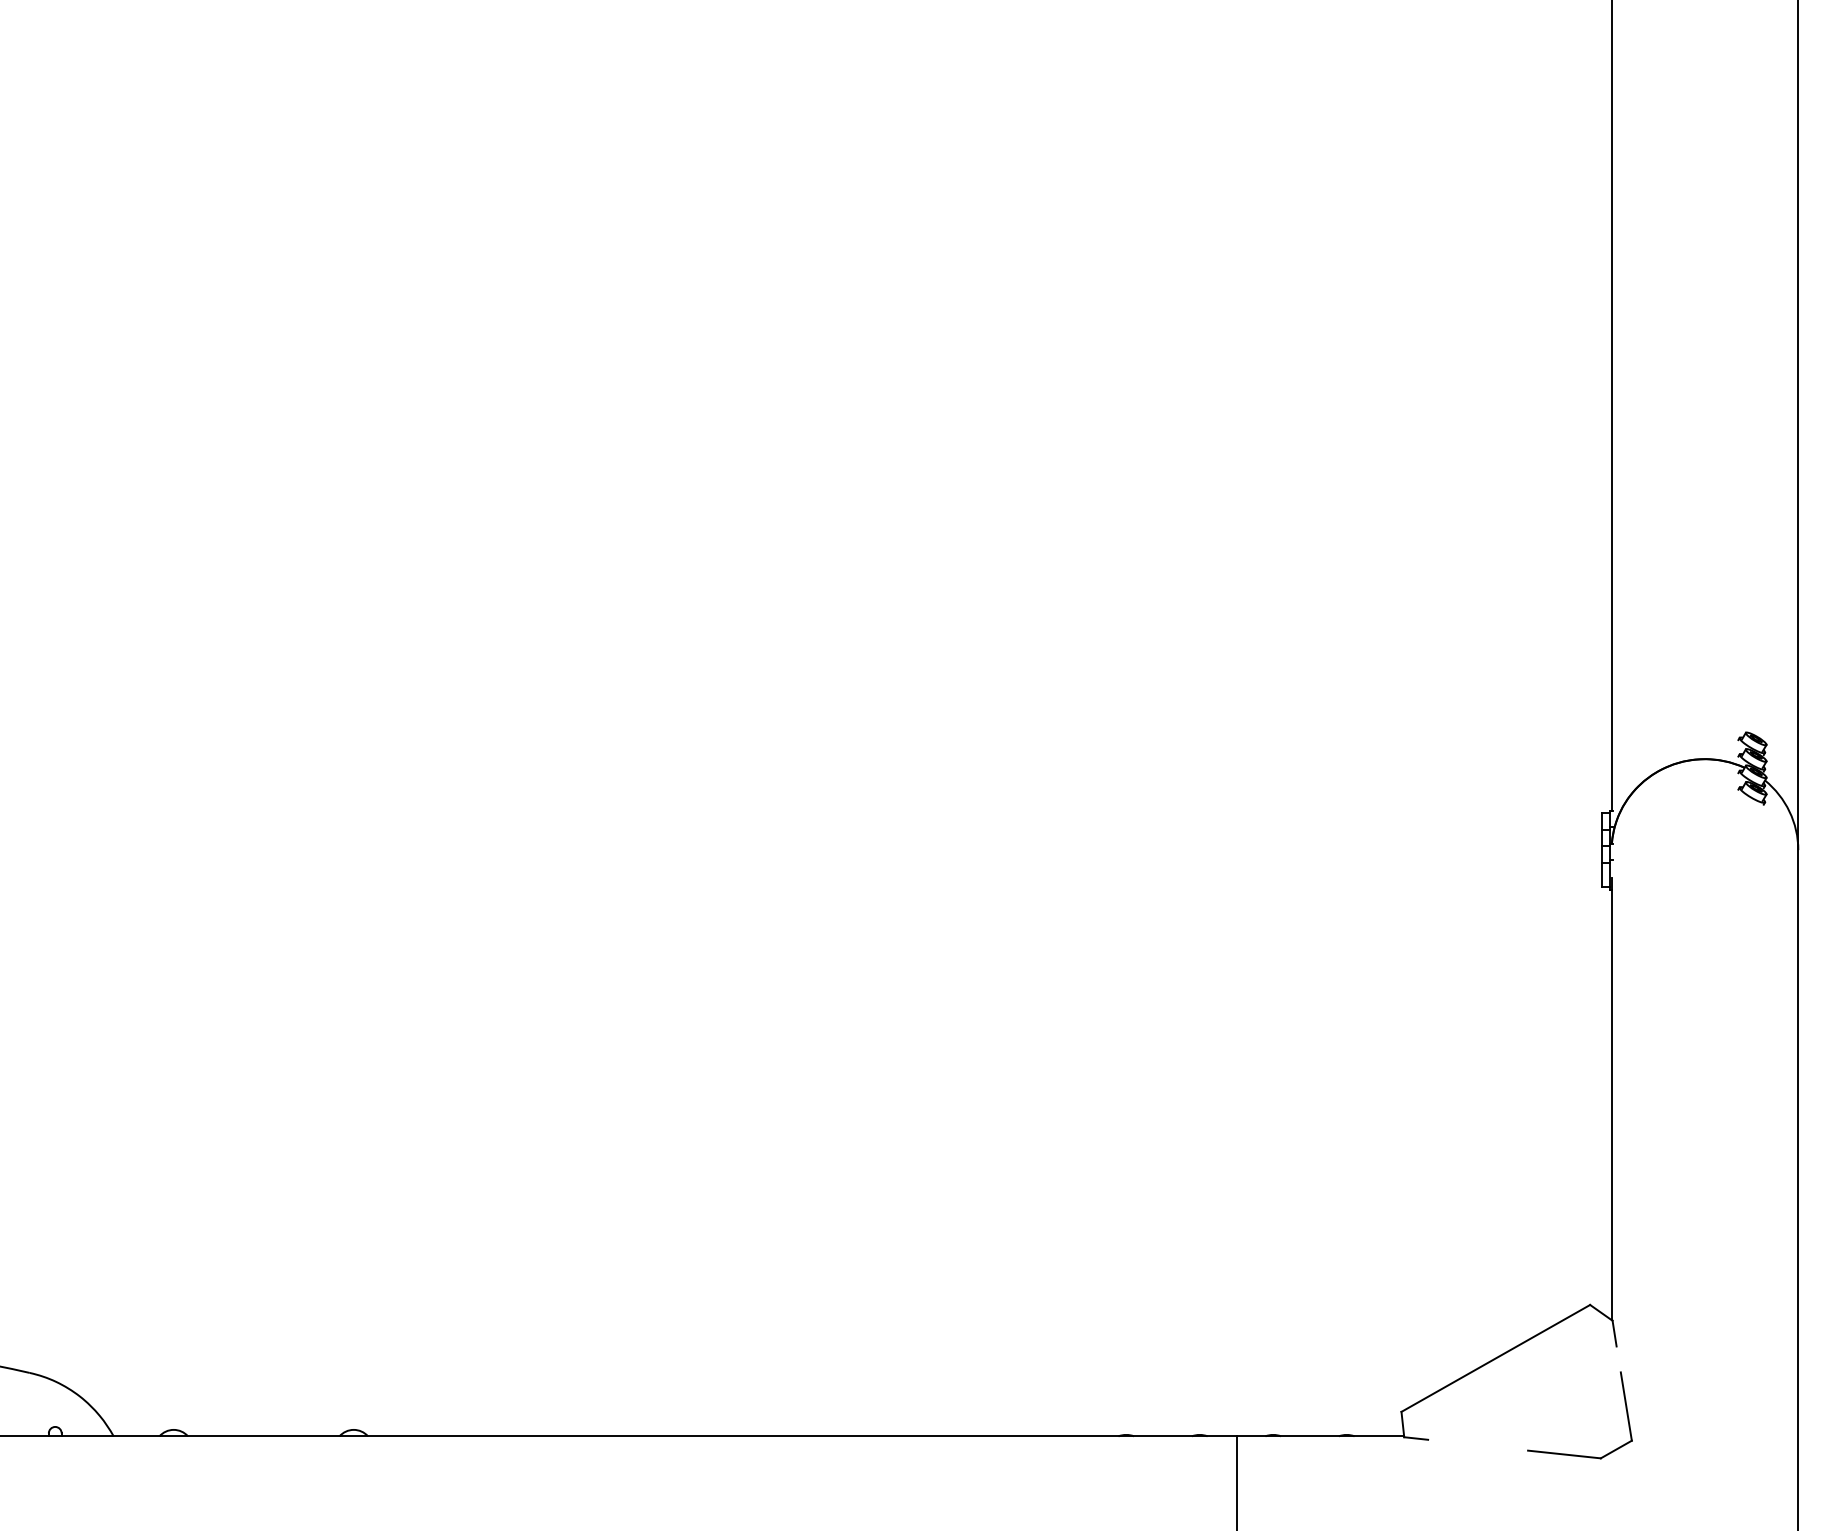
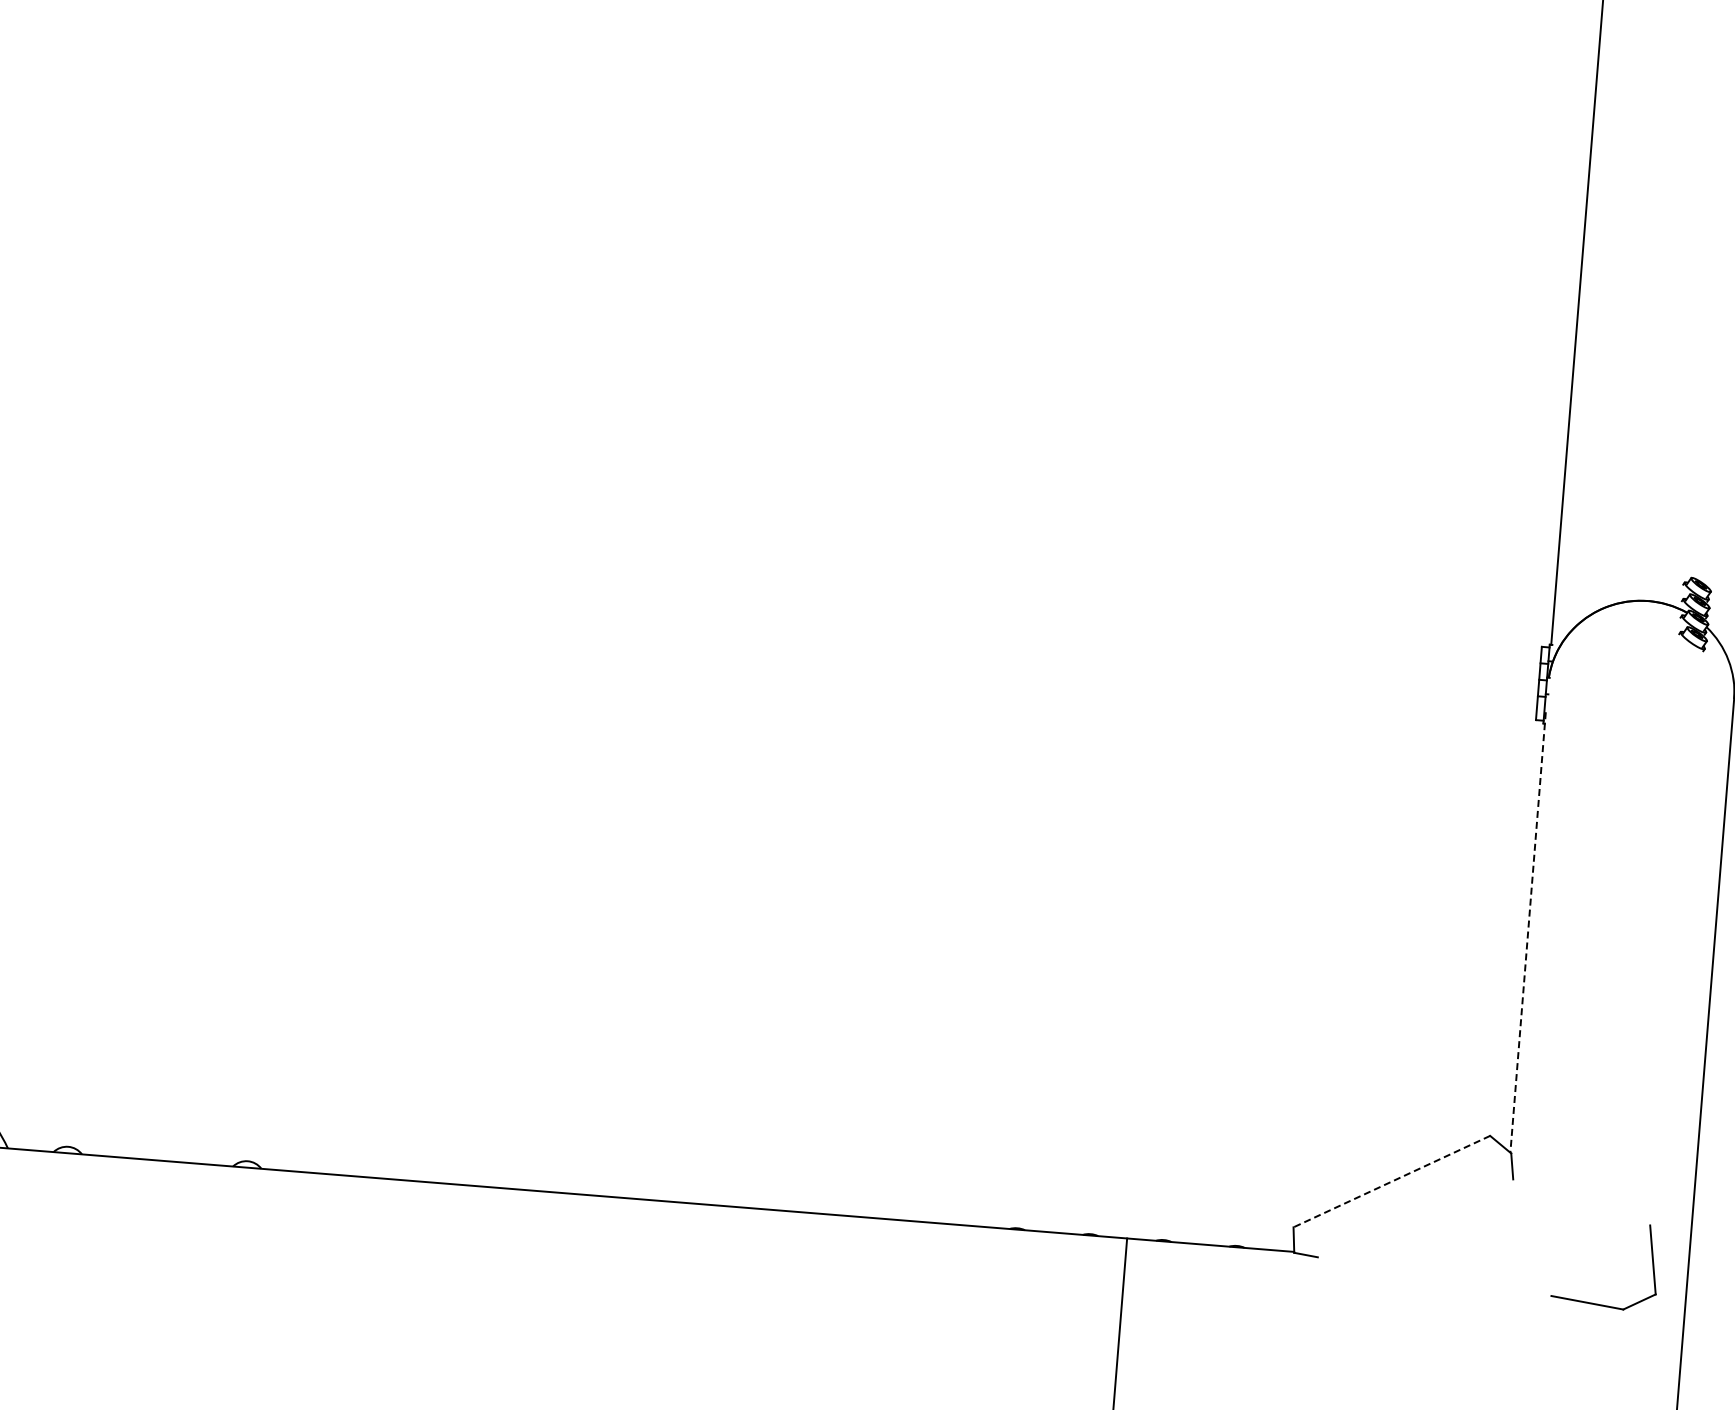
line: (1611, 1099) -> (1527, 932), solid -> dashed
line: (1495, 1358) -> (1391, 1181), solid -> dashed
part: (1576, 1454) -> (1599, 1303), moved

